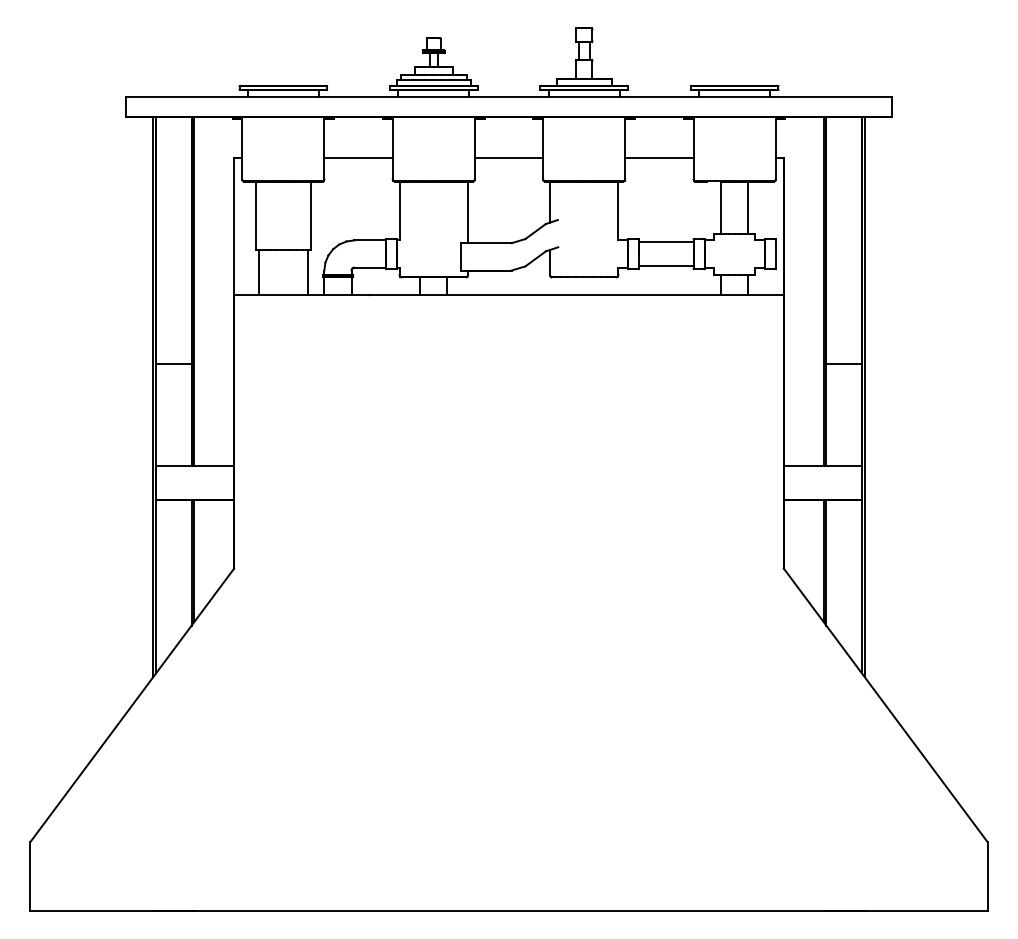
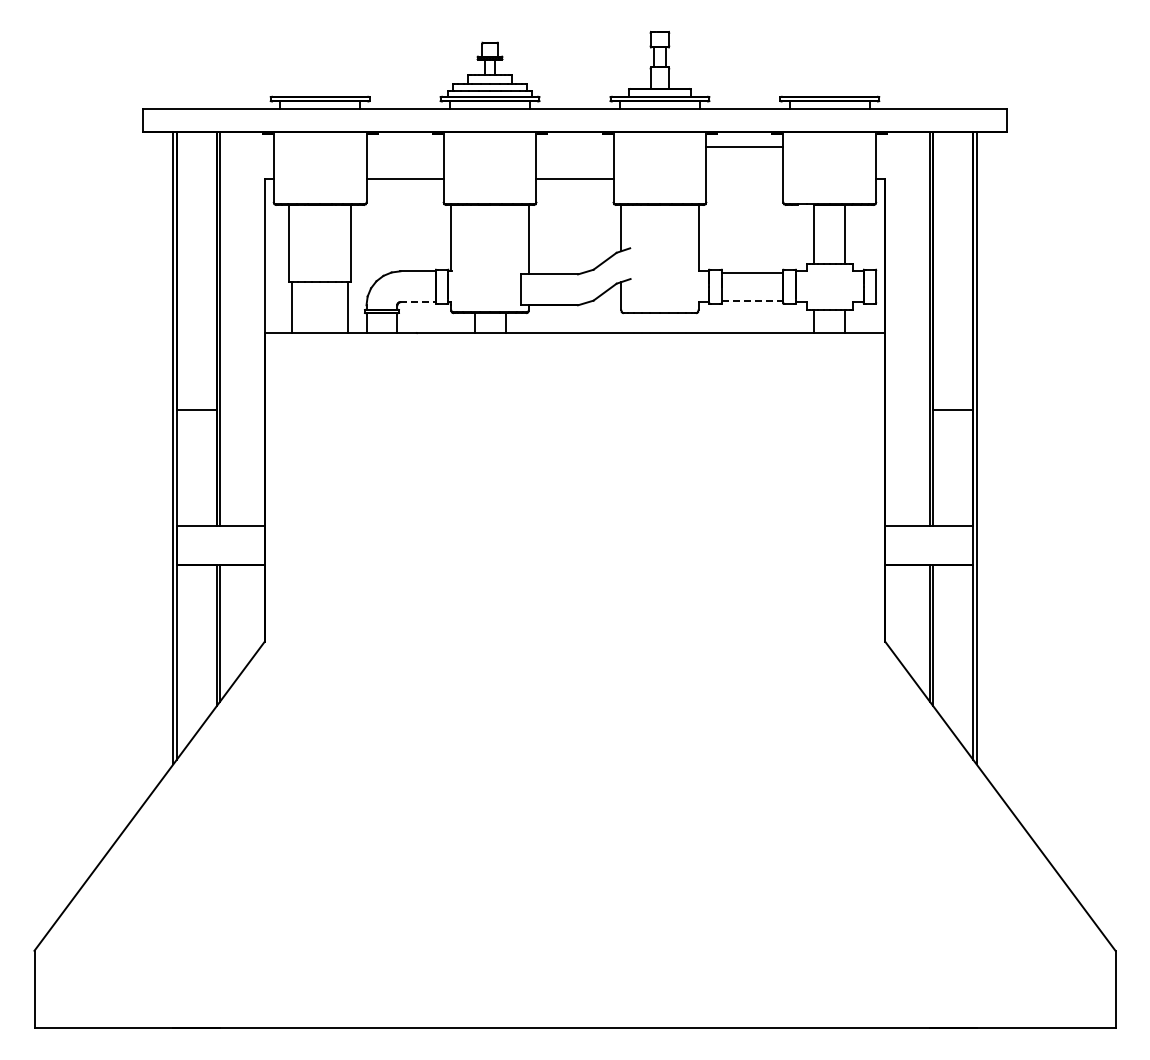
line: (659, 158) -> (744, 146), moved
line: (666, 266) -> (752, 300), solid -> dashed
line: (370, 268) -> (418, 302), solid -> dashed

